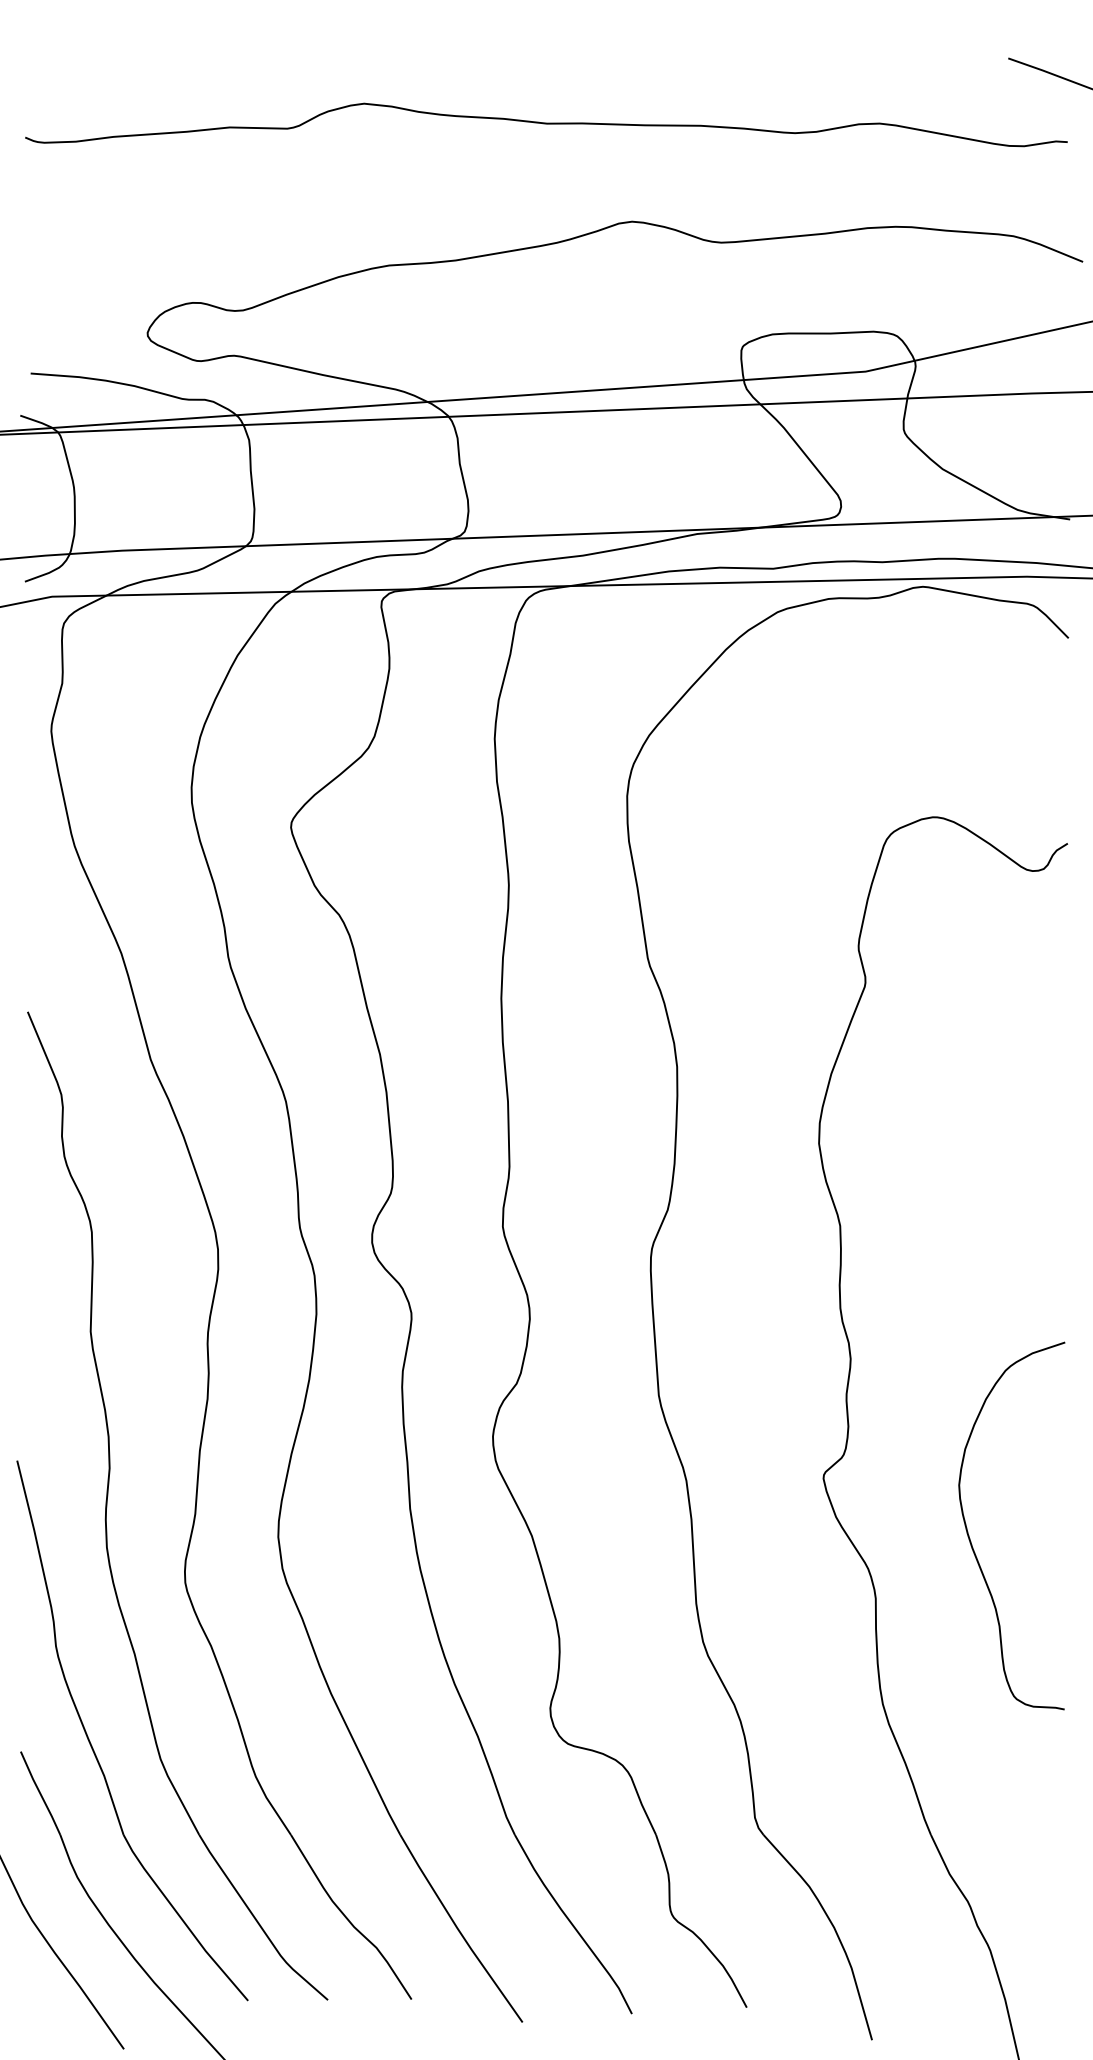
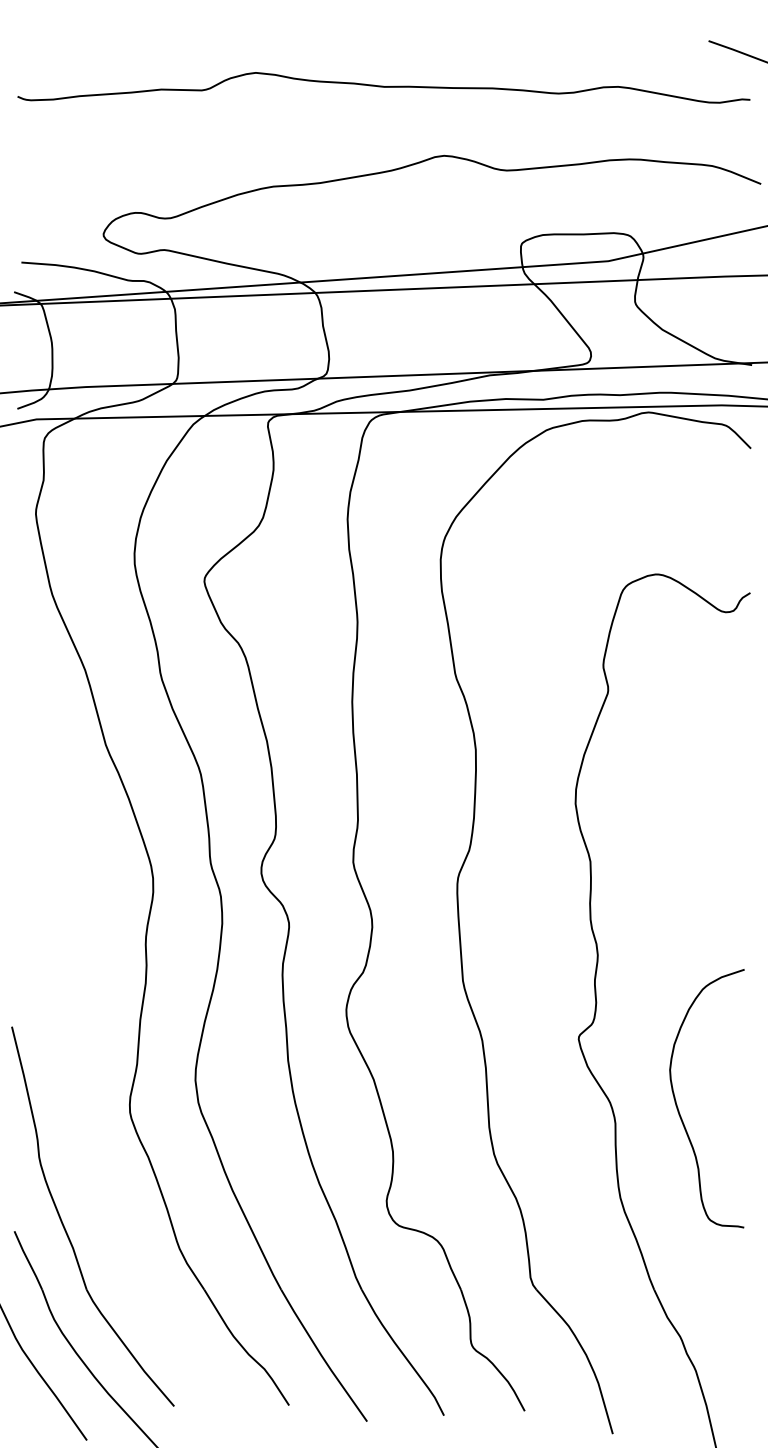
part: (109, 1495) -> (76, 1051), removed
curve: (971, 1538) -> (678, 1107), moved

